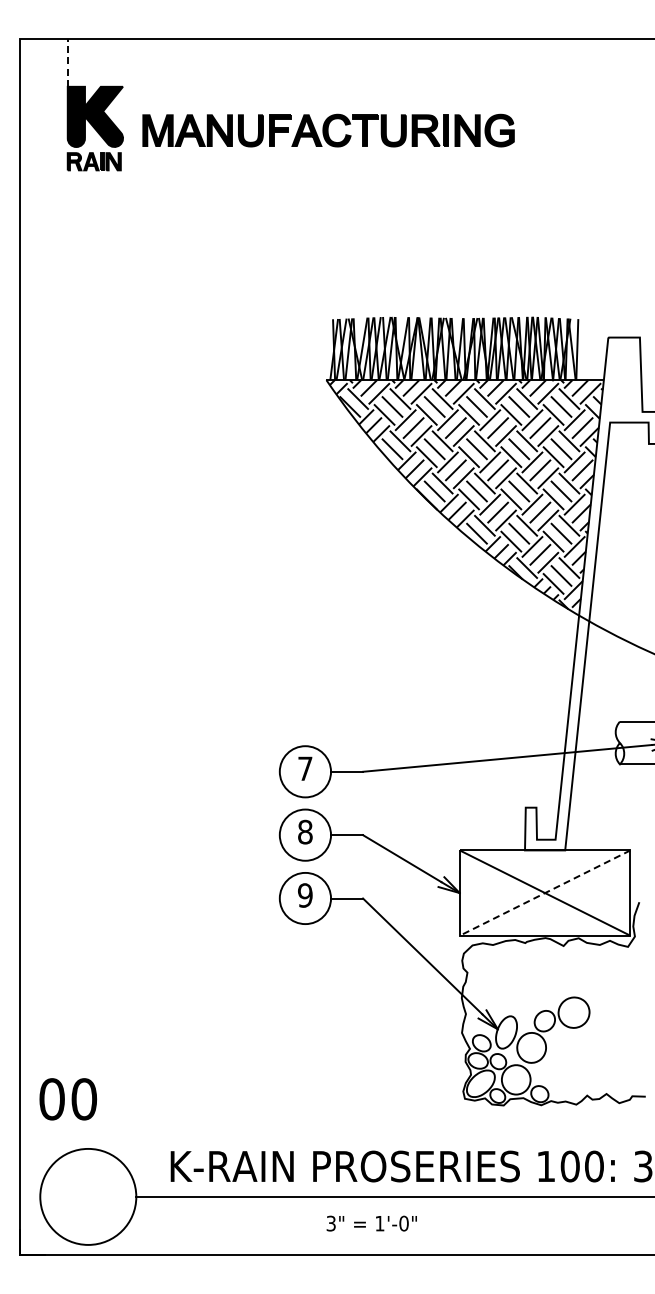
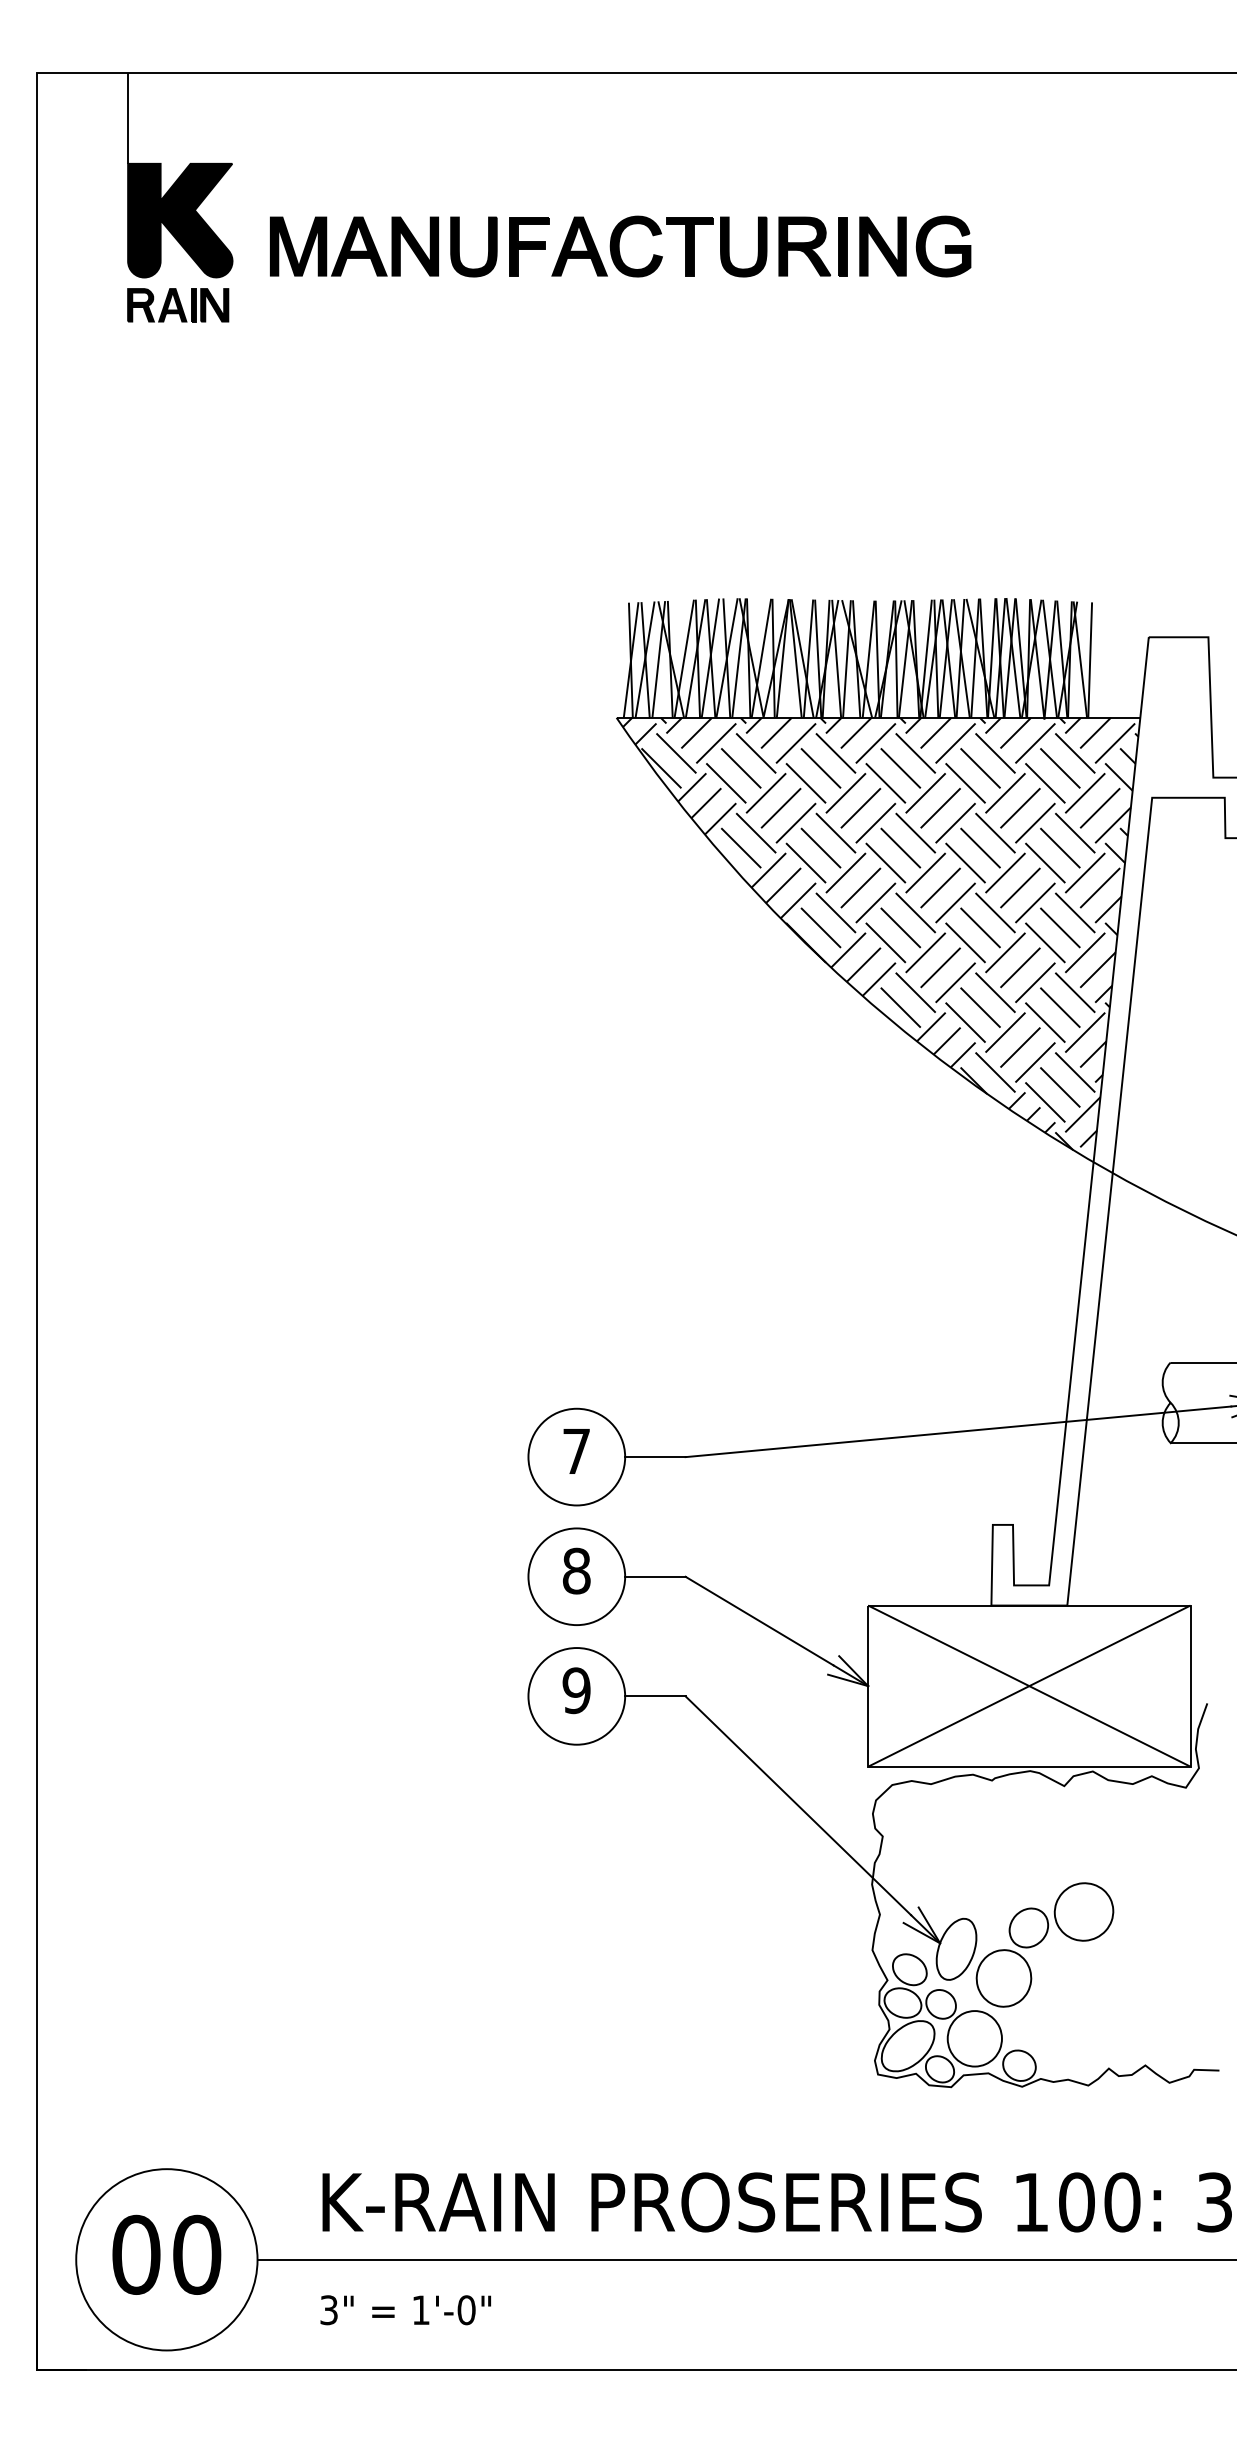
line: (67, 62) -> (127, 117), dashed -> solid
line: (544, 893) -> (1028, 1686), dashed -> solid
text: (68, 1099) -> (167, 2255), moved
text: (371, 1223) -> (405, 2309), moved

